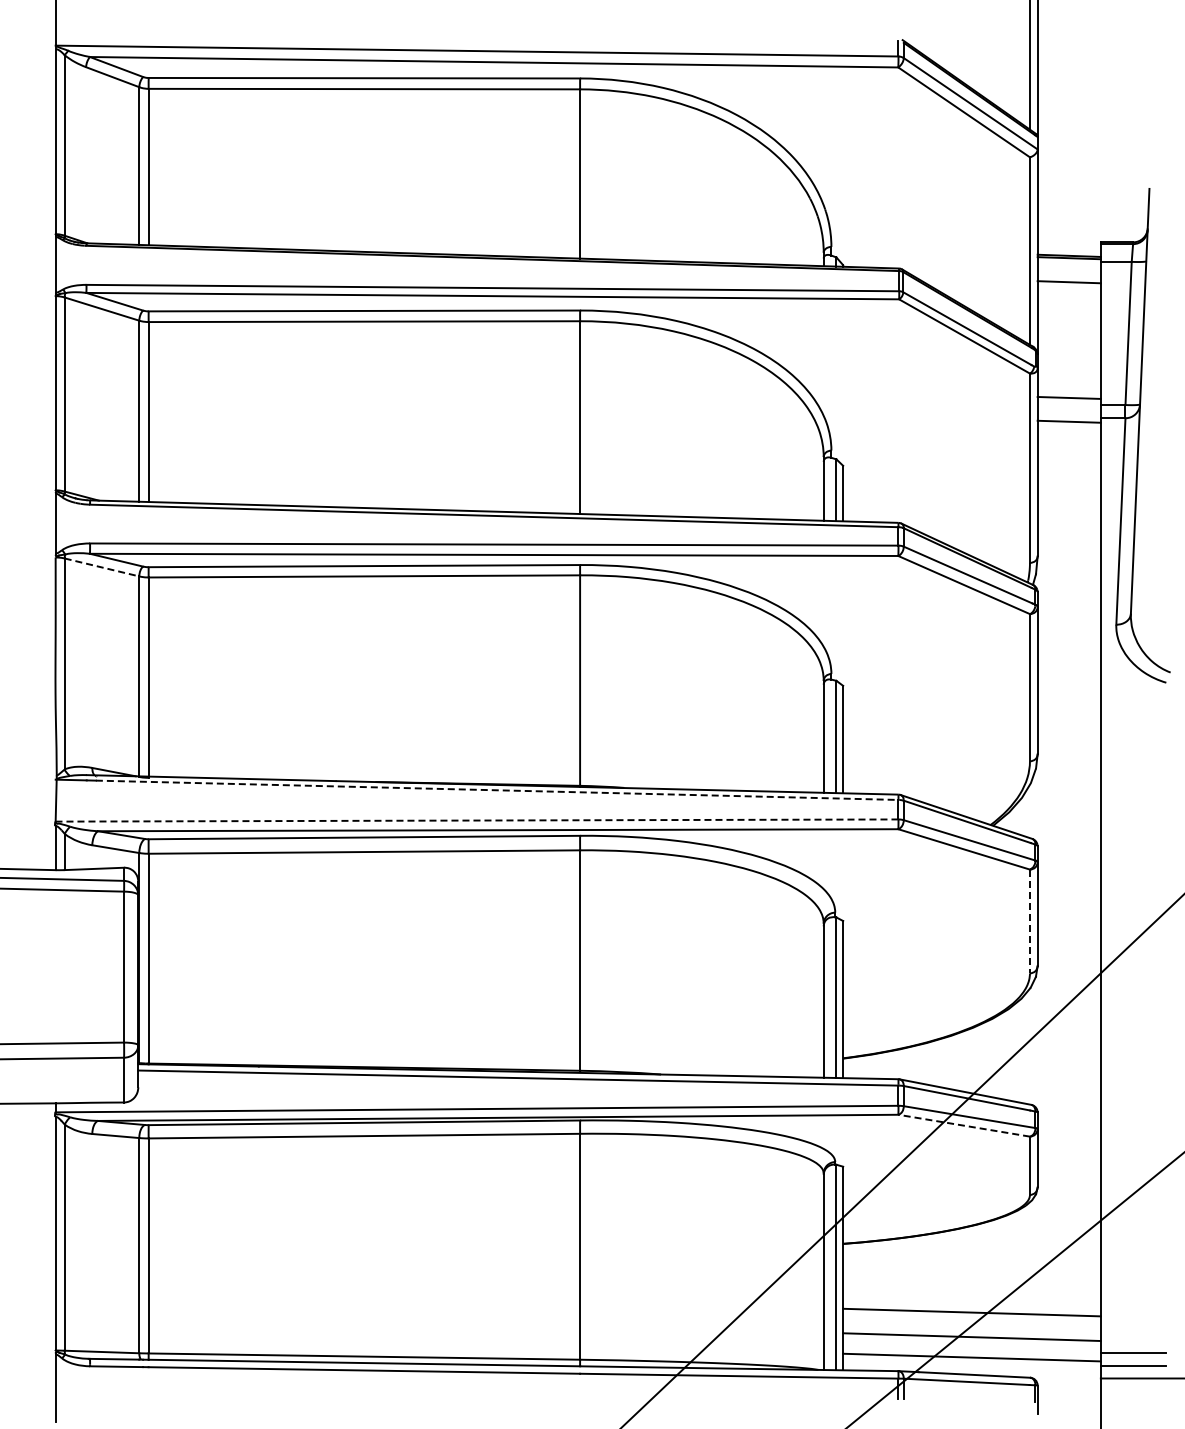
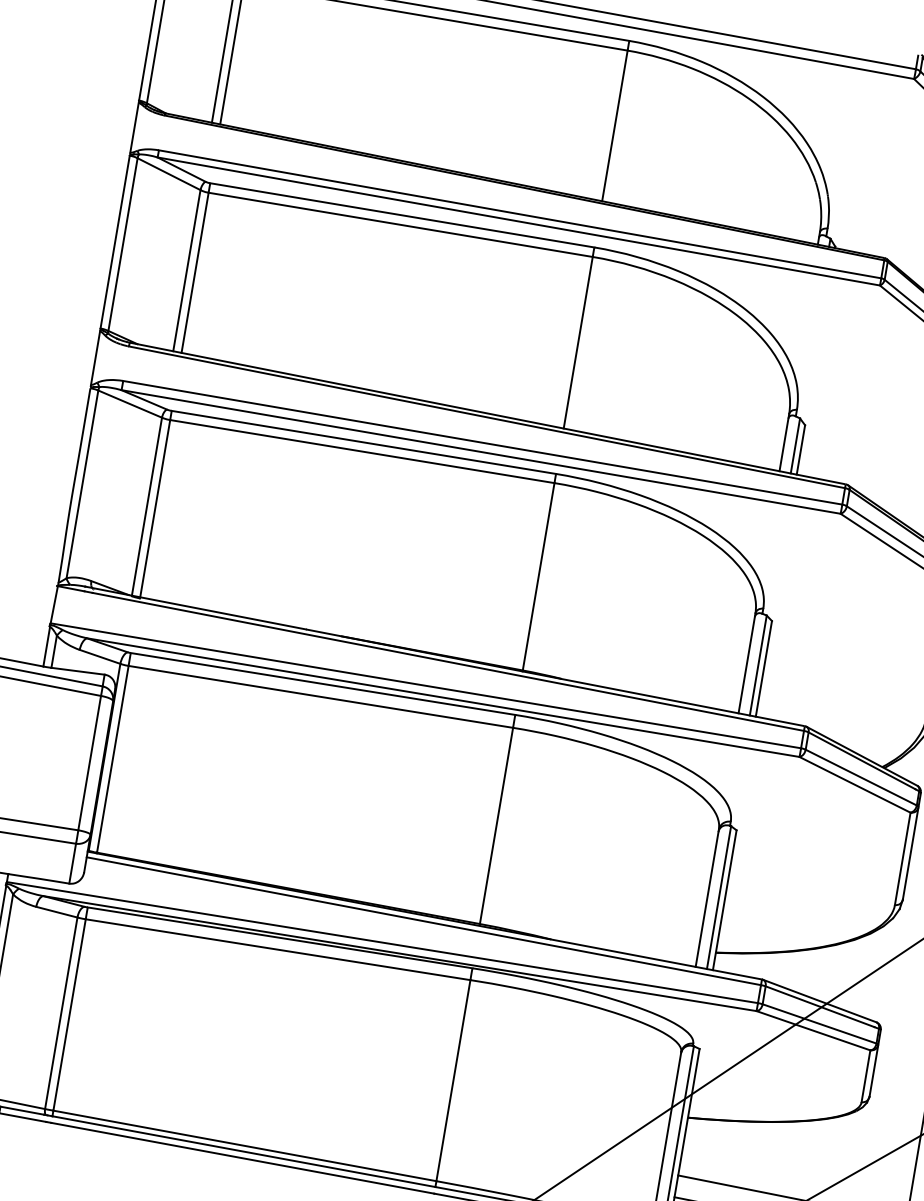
line: (102, 567) -> (130, 404), dashed -> solid
line: (497, 790) -> (448, 662), dashed -> solid
line: (476, 820) -> (425, 685), dashed -> solid
line: (1029, 921) -> (902, 858), dashed -> solid
line: (964, 1125) -> (813, 1030), dashed -> solid

